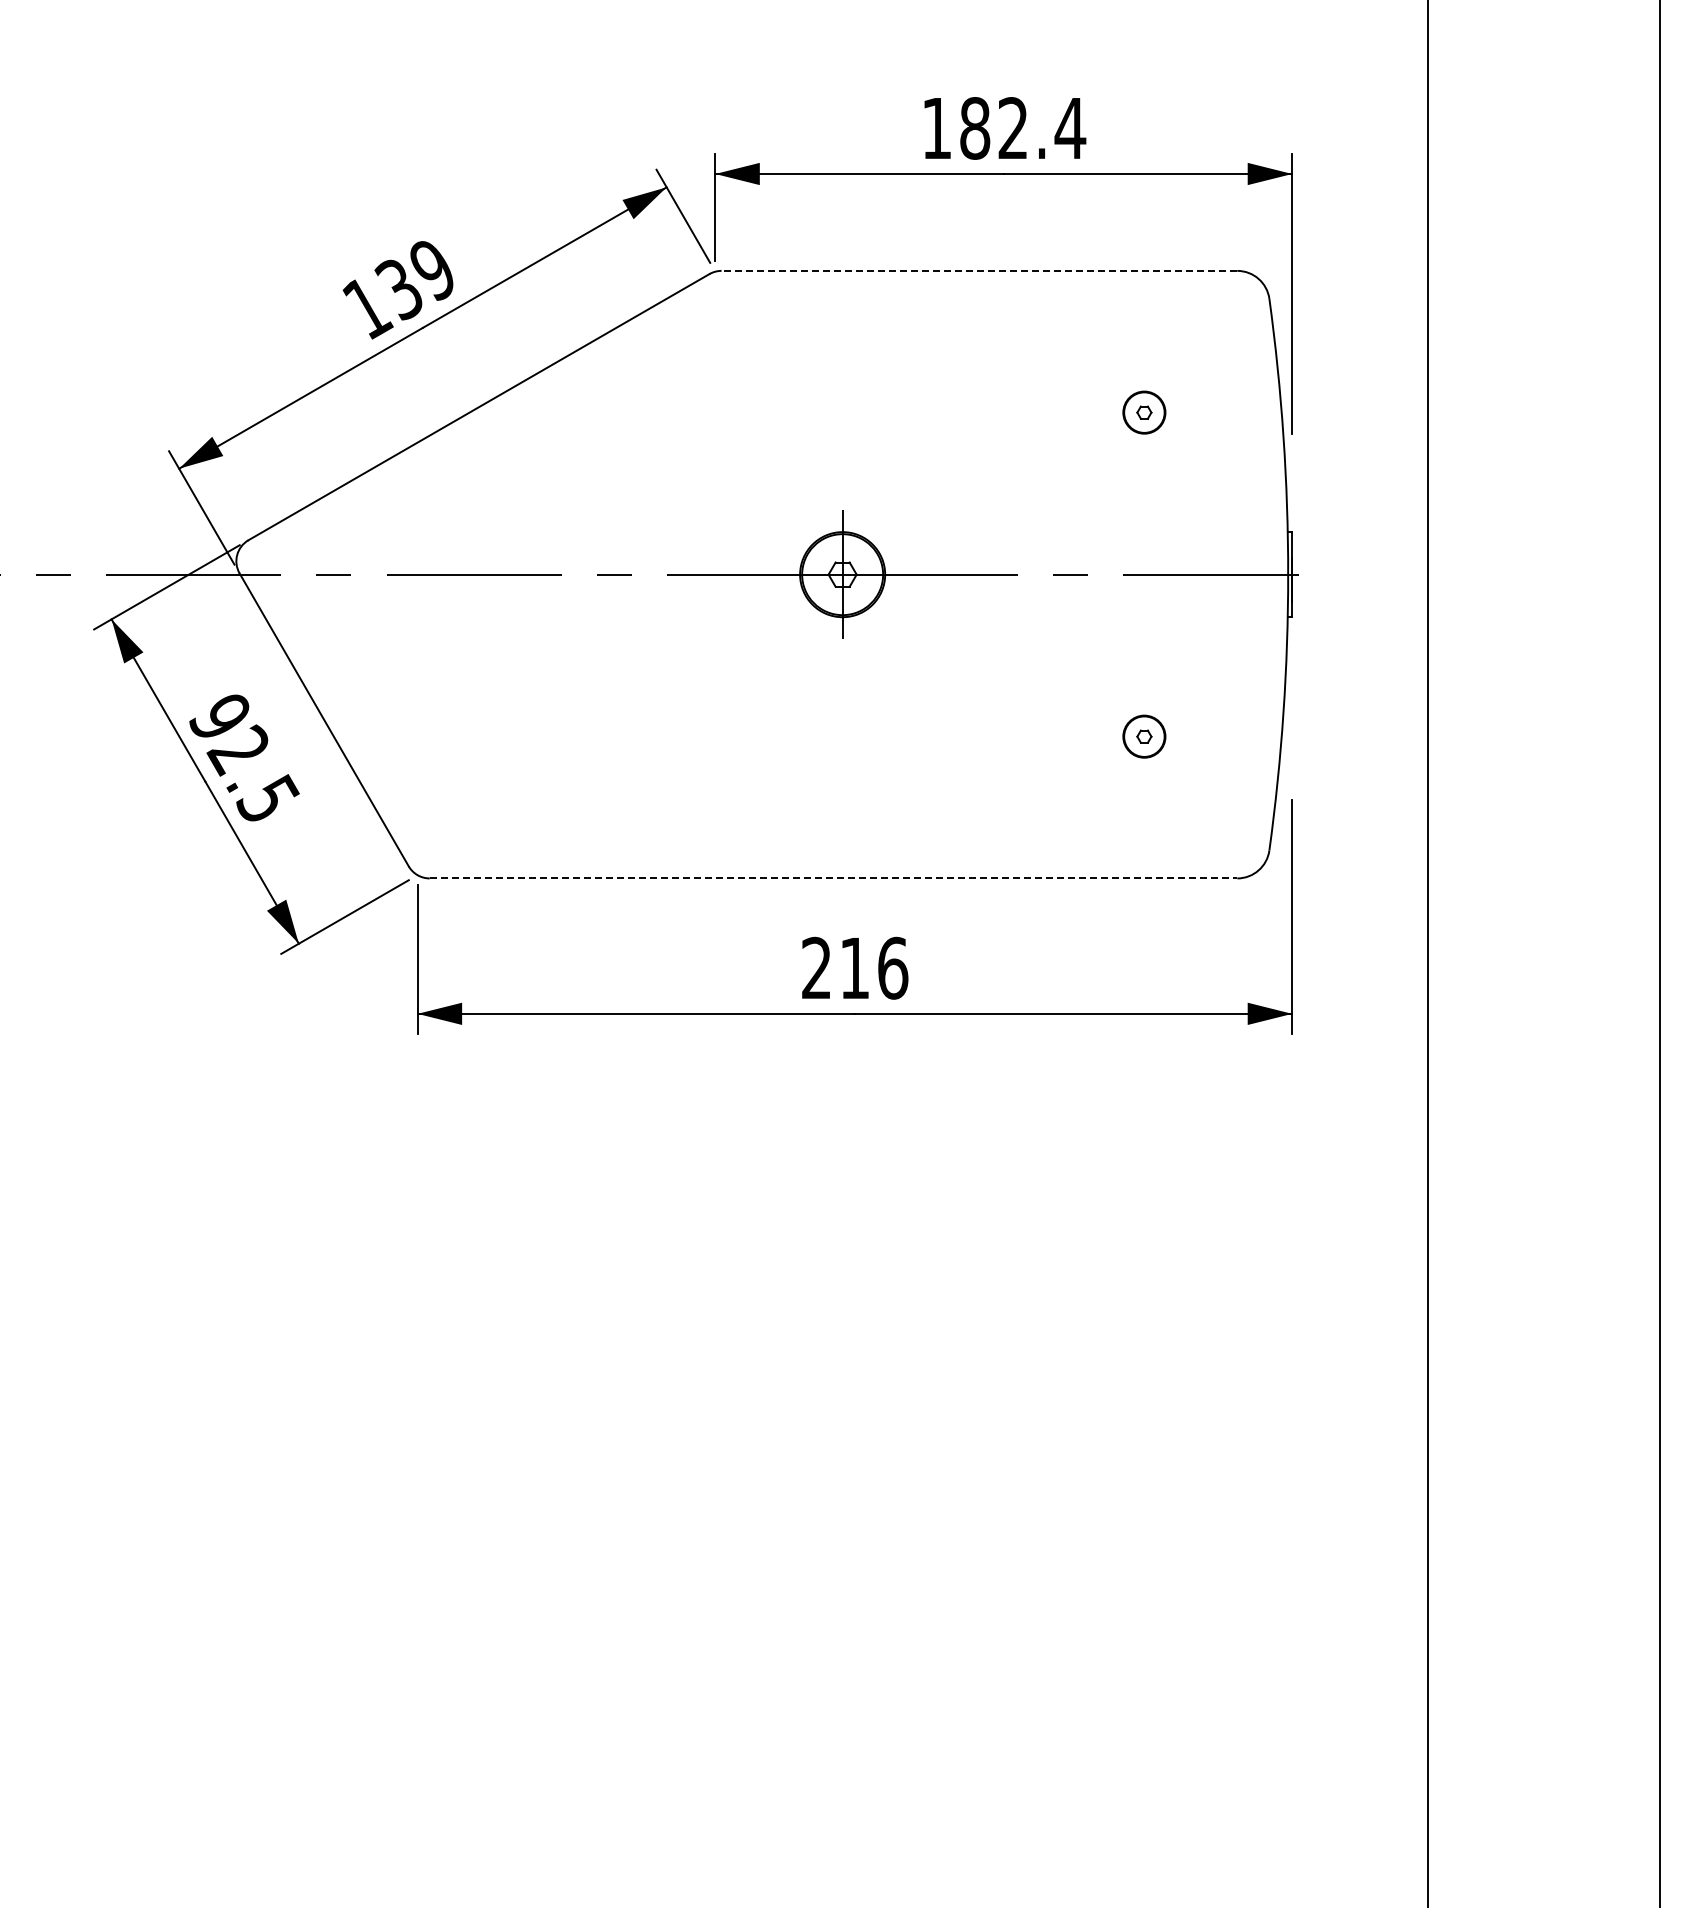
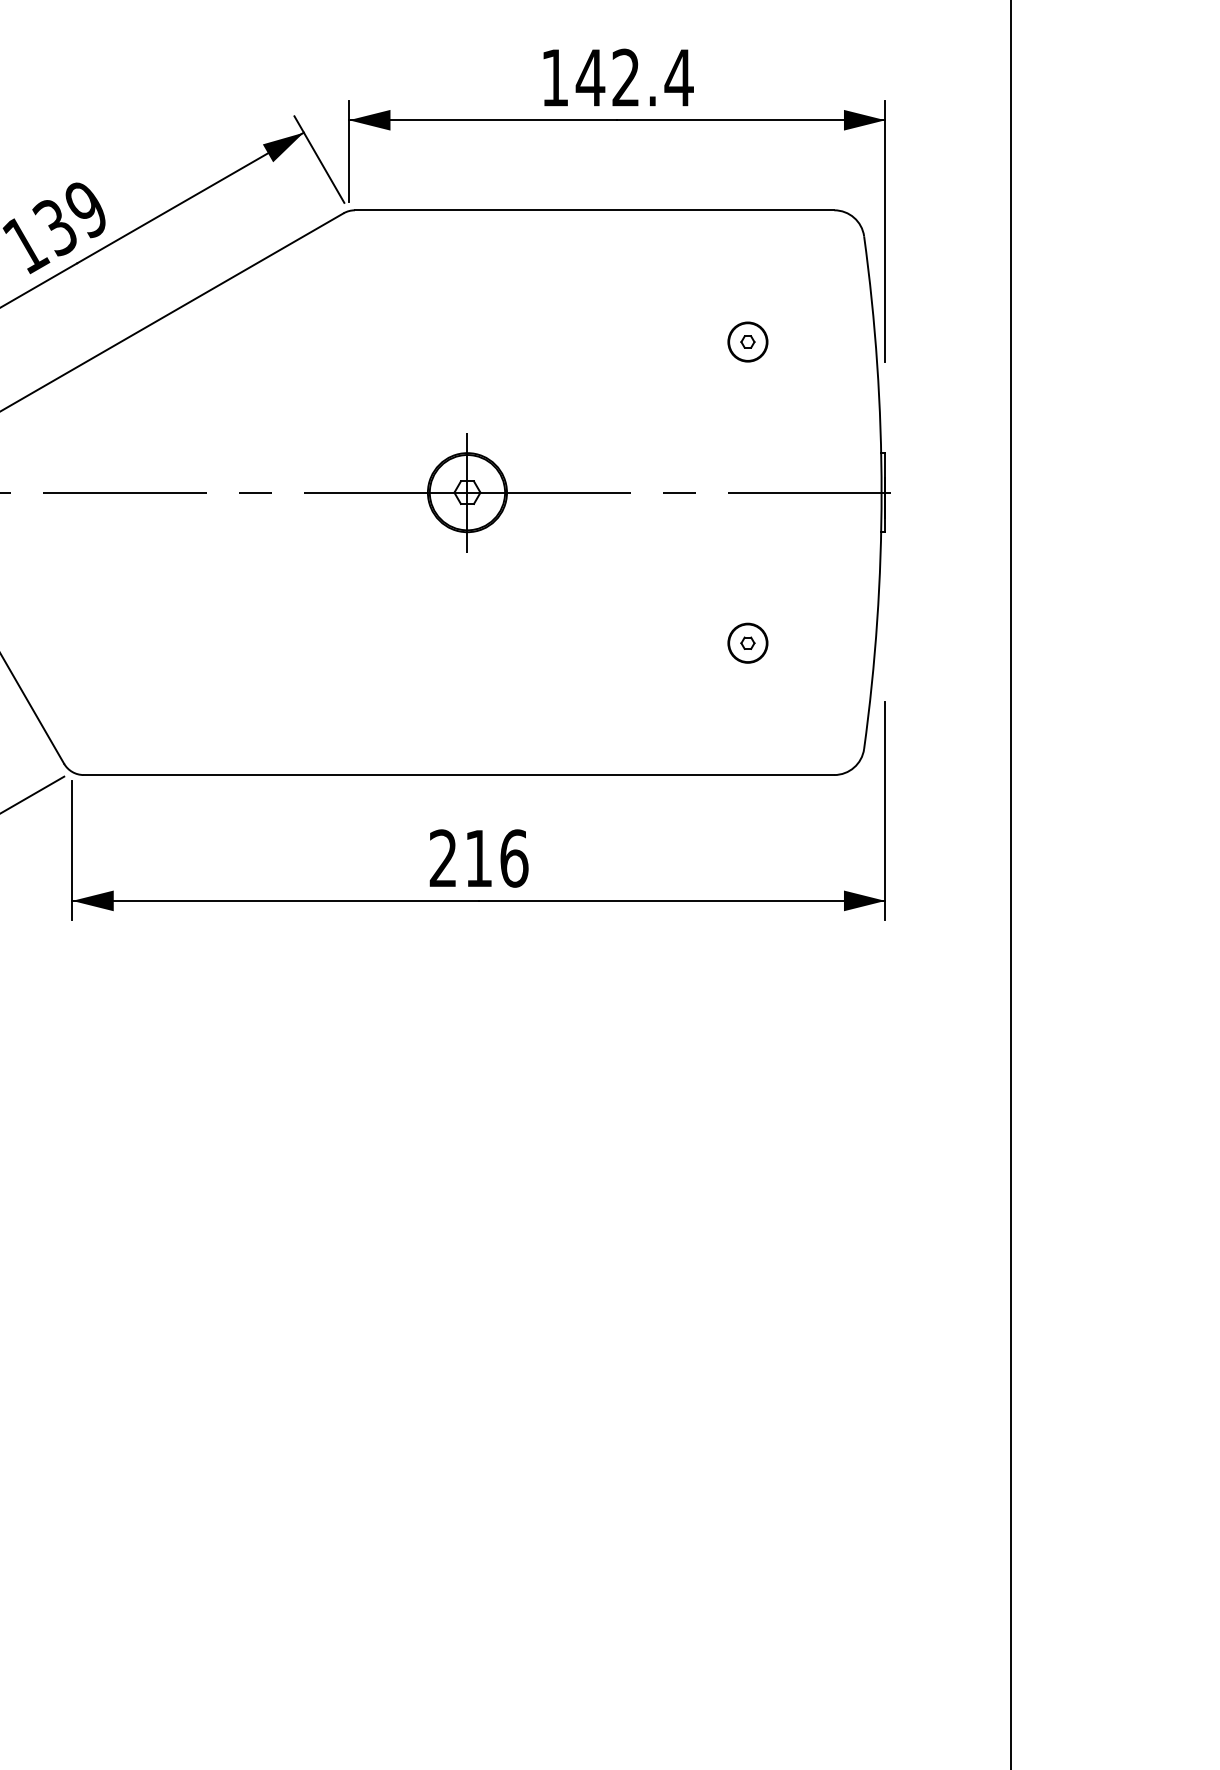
text: (974, 128) -> (590, 77), 182.4 -> 142.4
line: (979, 270) -> (594, 209), dashed -> solid
line: (833, 878) -> (458, 775), dashed -> solid

